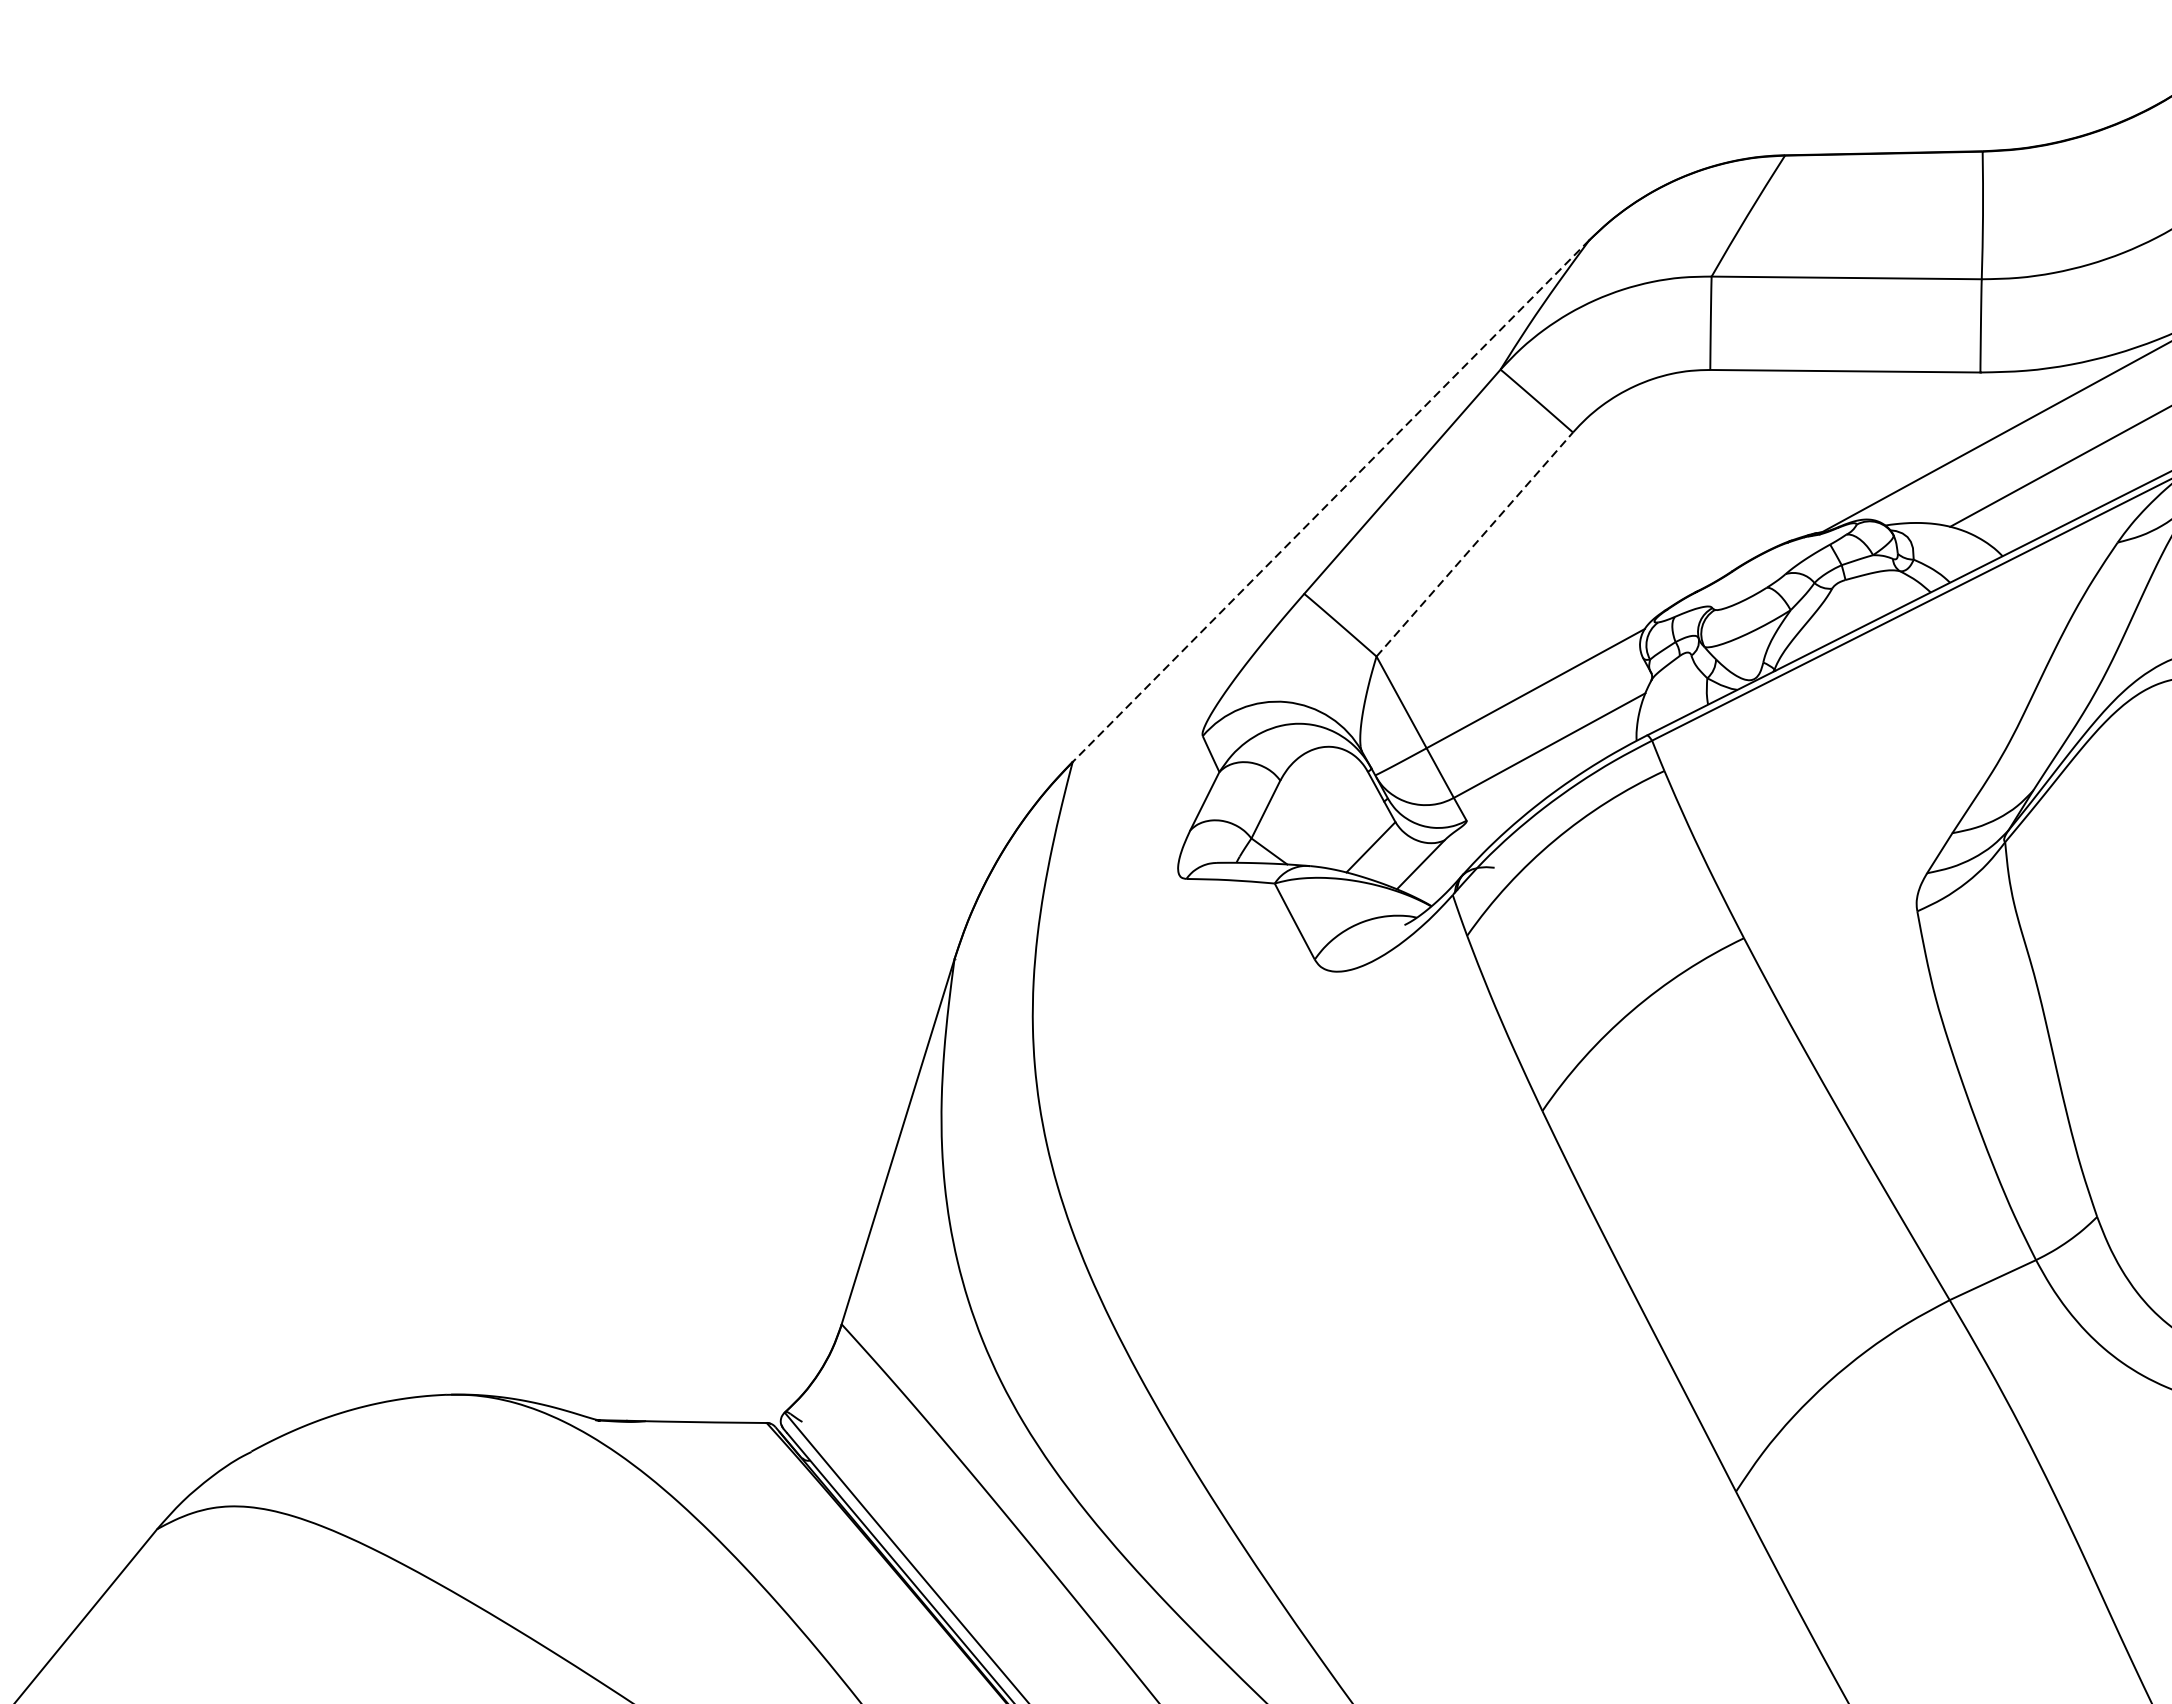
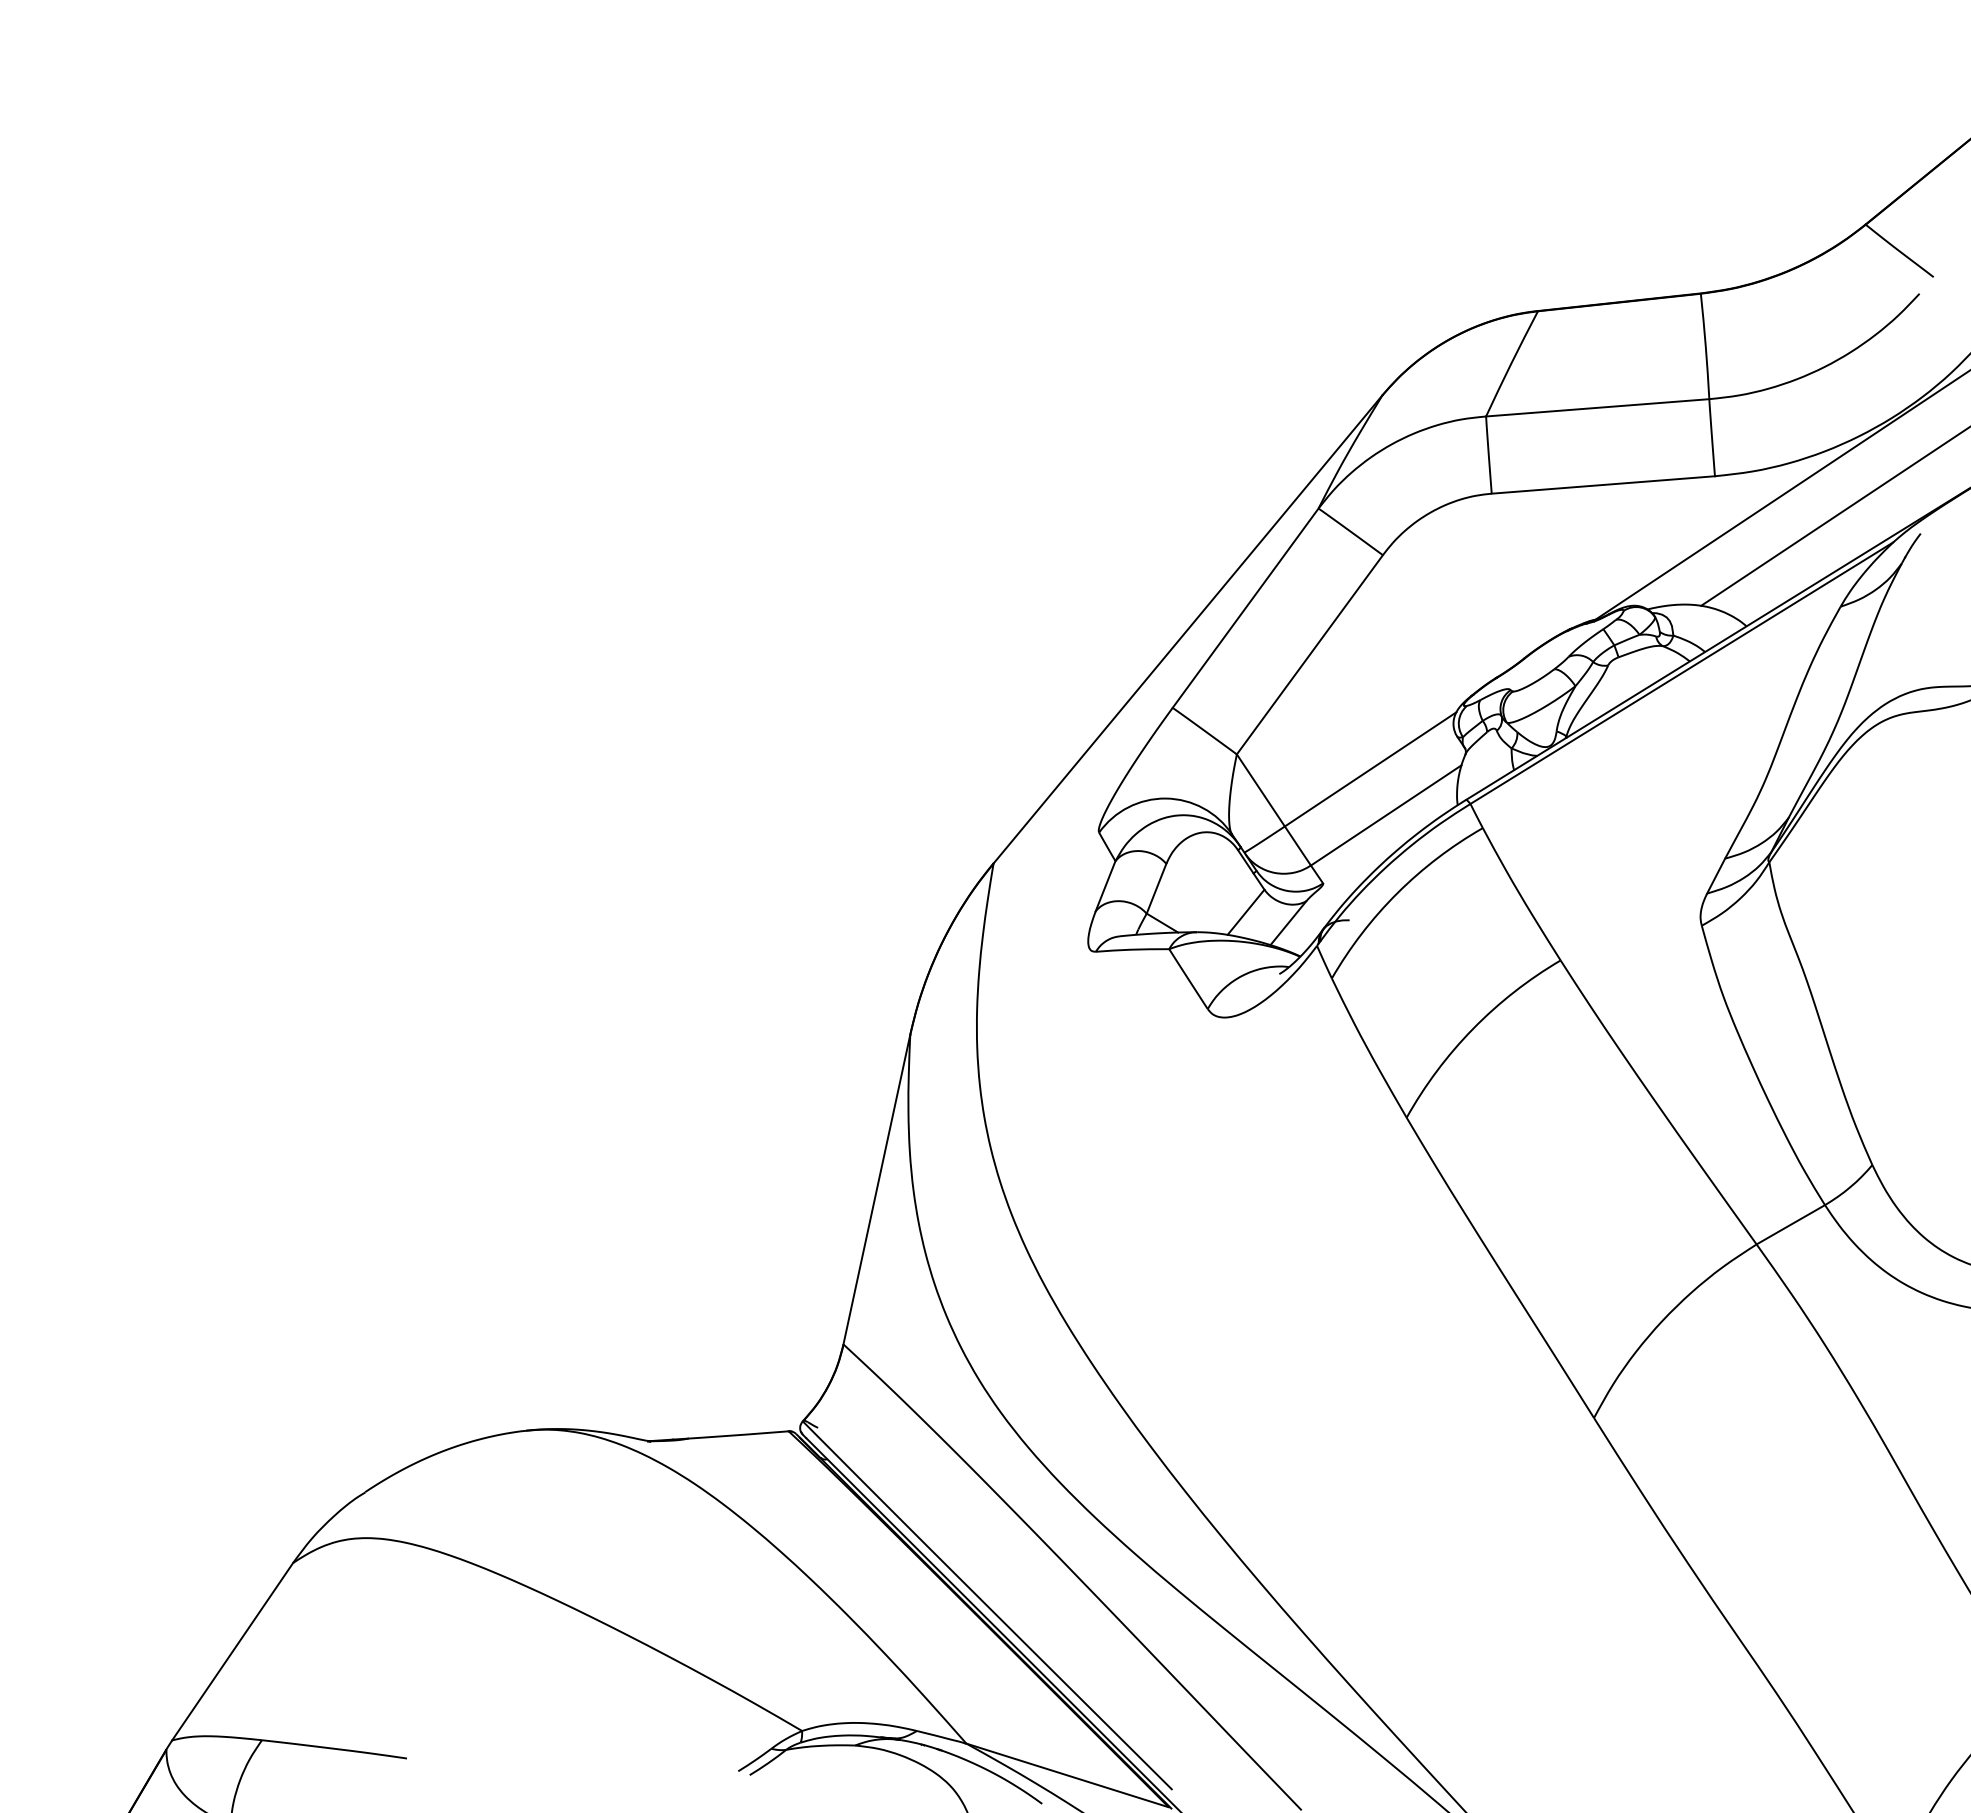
line: (1330, 501) -> (1187, 629), dashed -> solid
line: (1475, 544) -> (1310, 654), dashed -> solid

